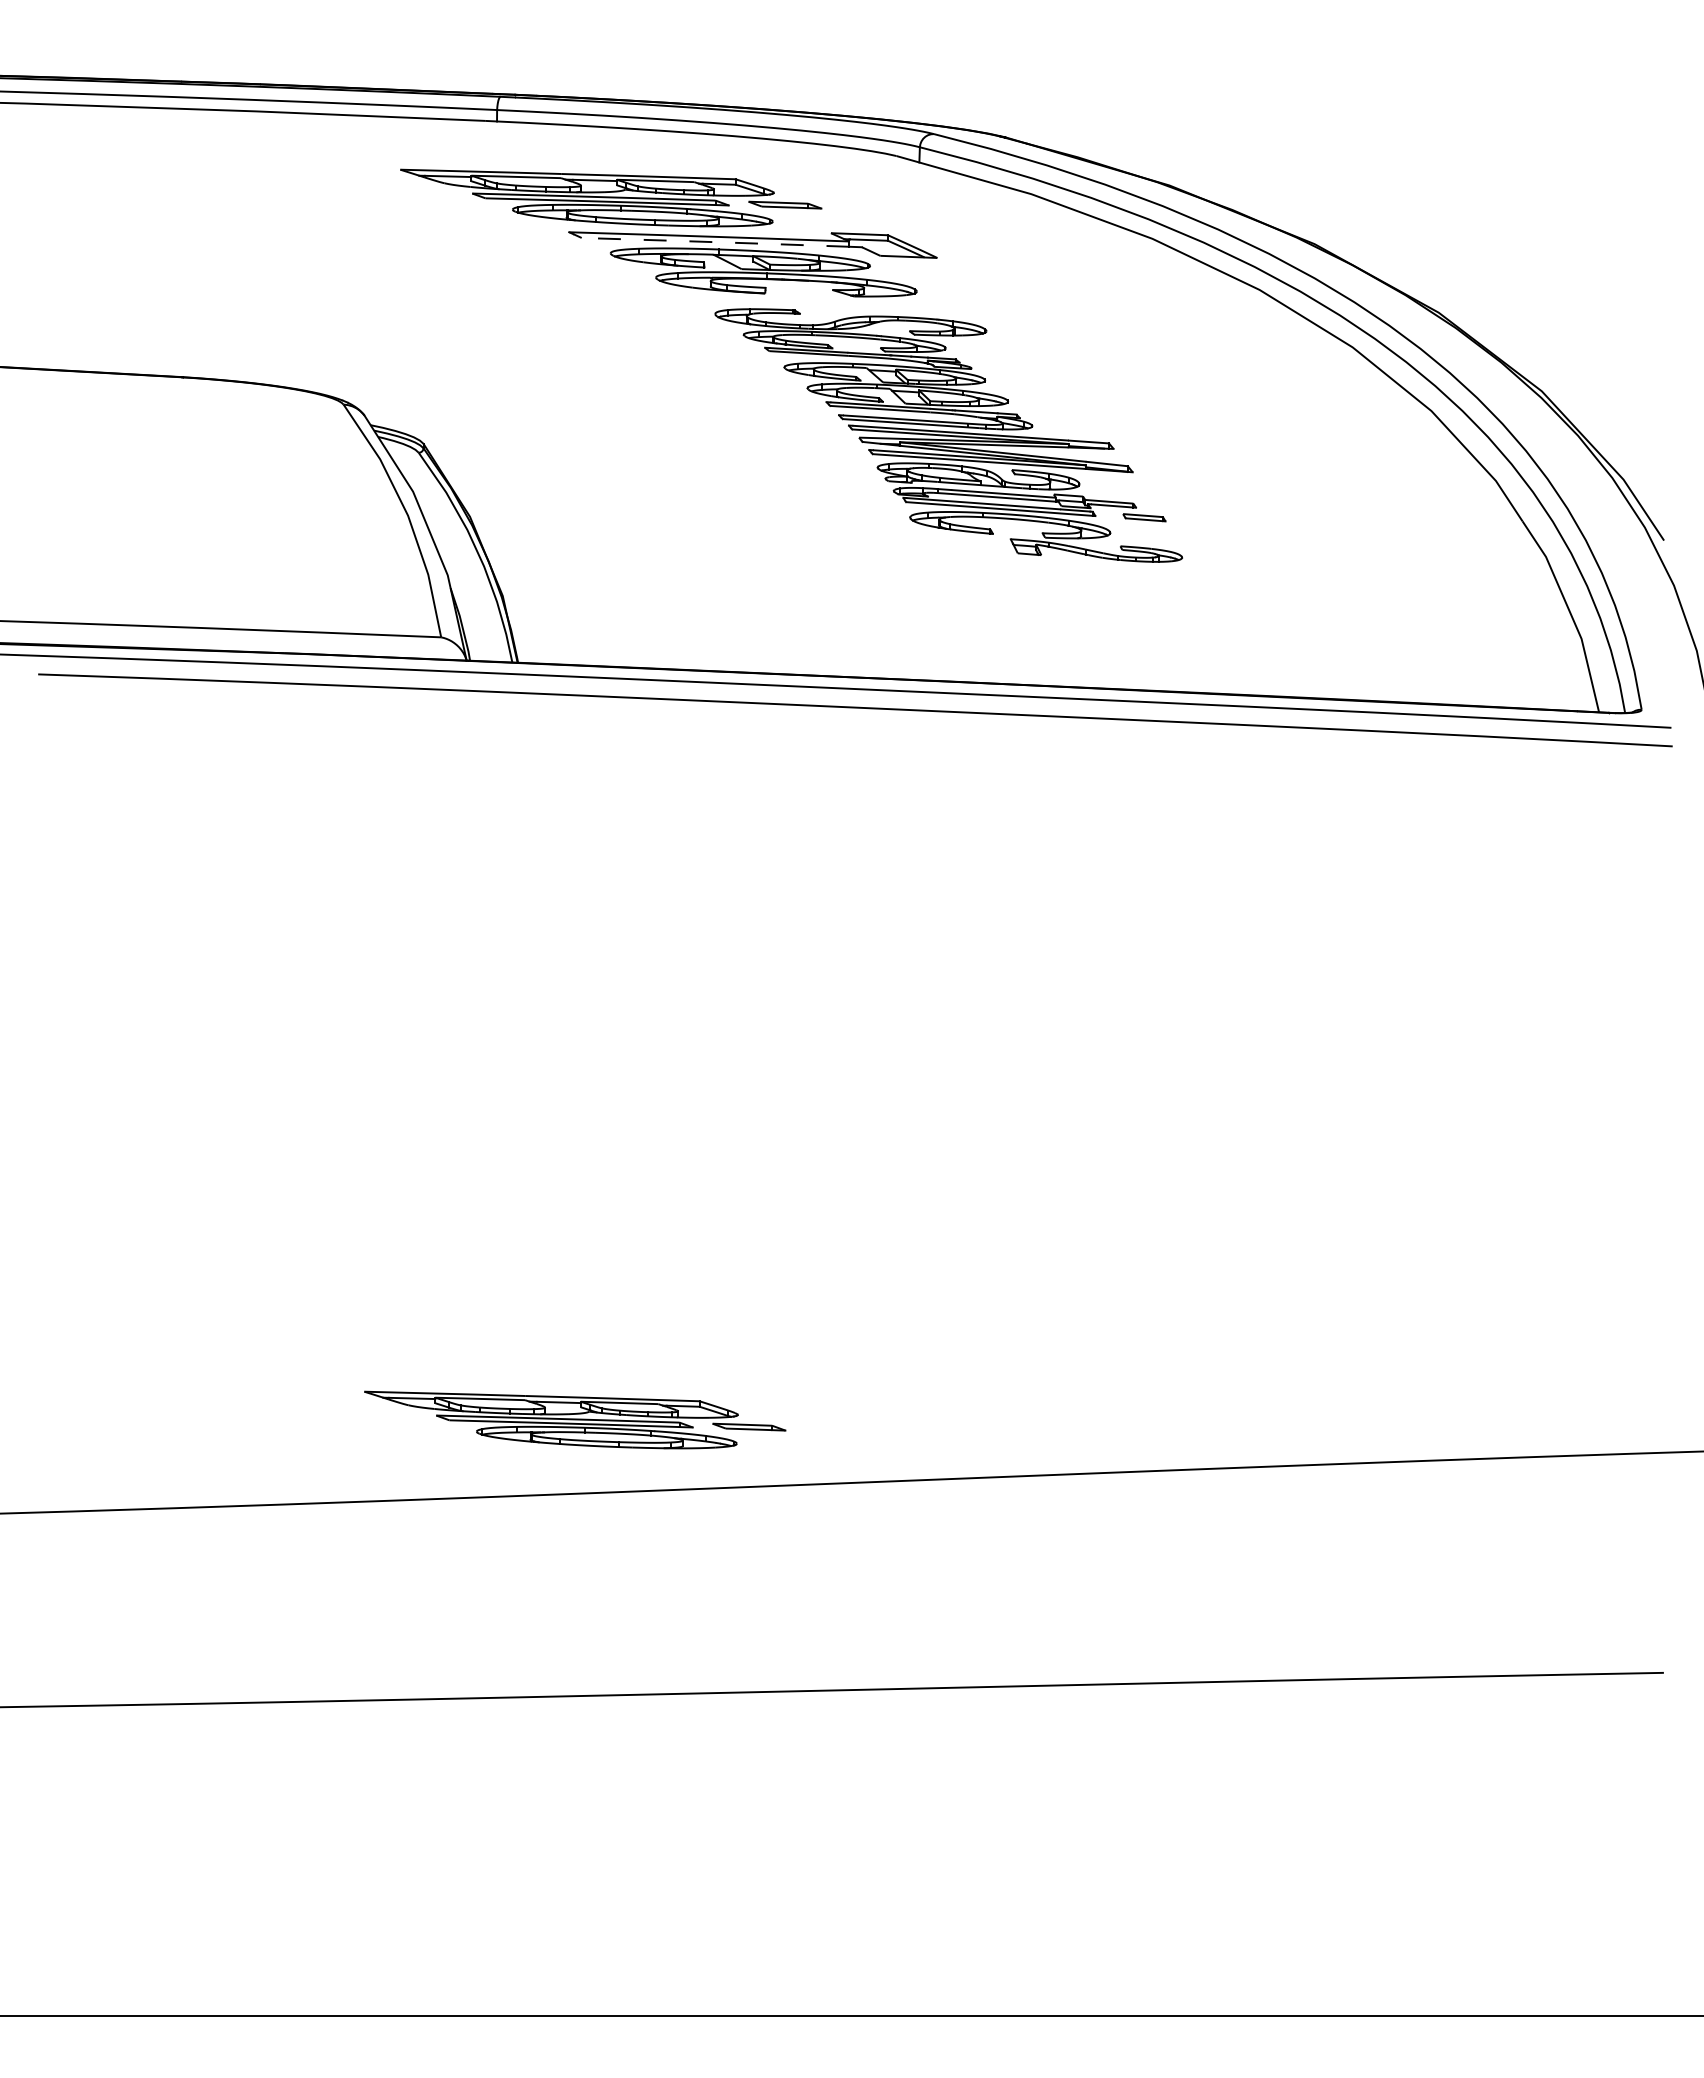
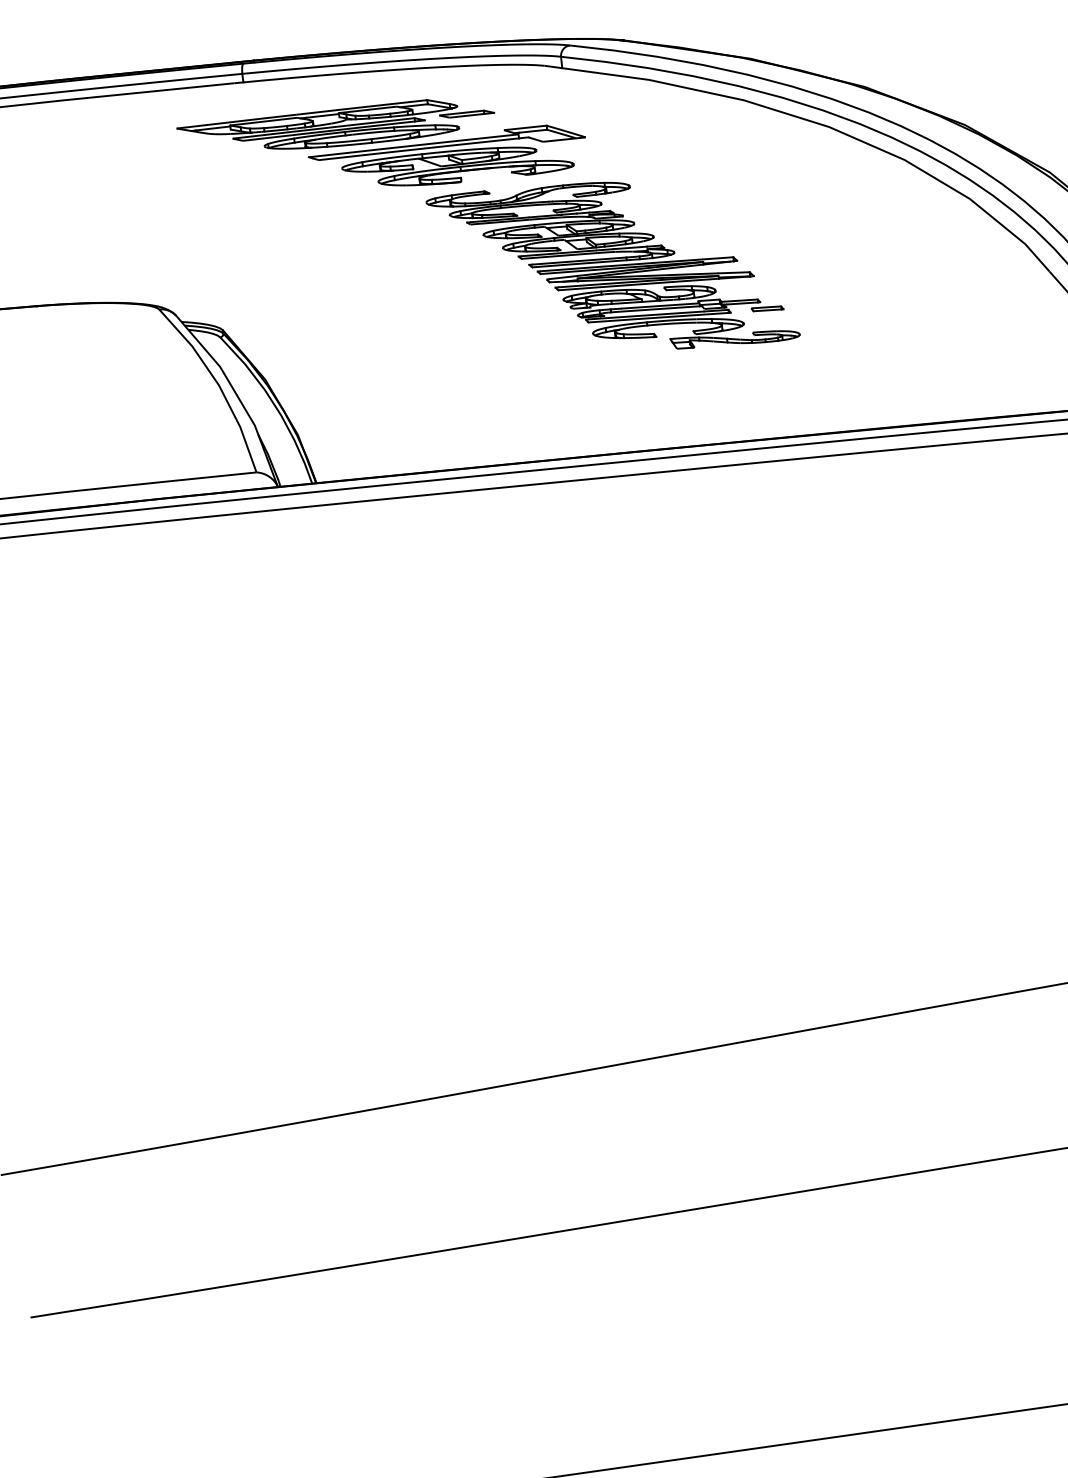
line: (715, 242) -> (418, 149), dashed -> solid
part: (575, 1419) -> (439, 1040), removed

